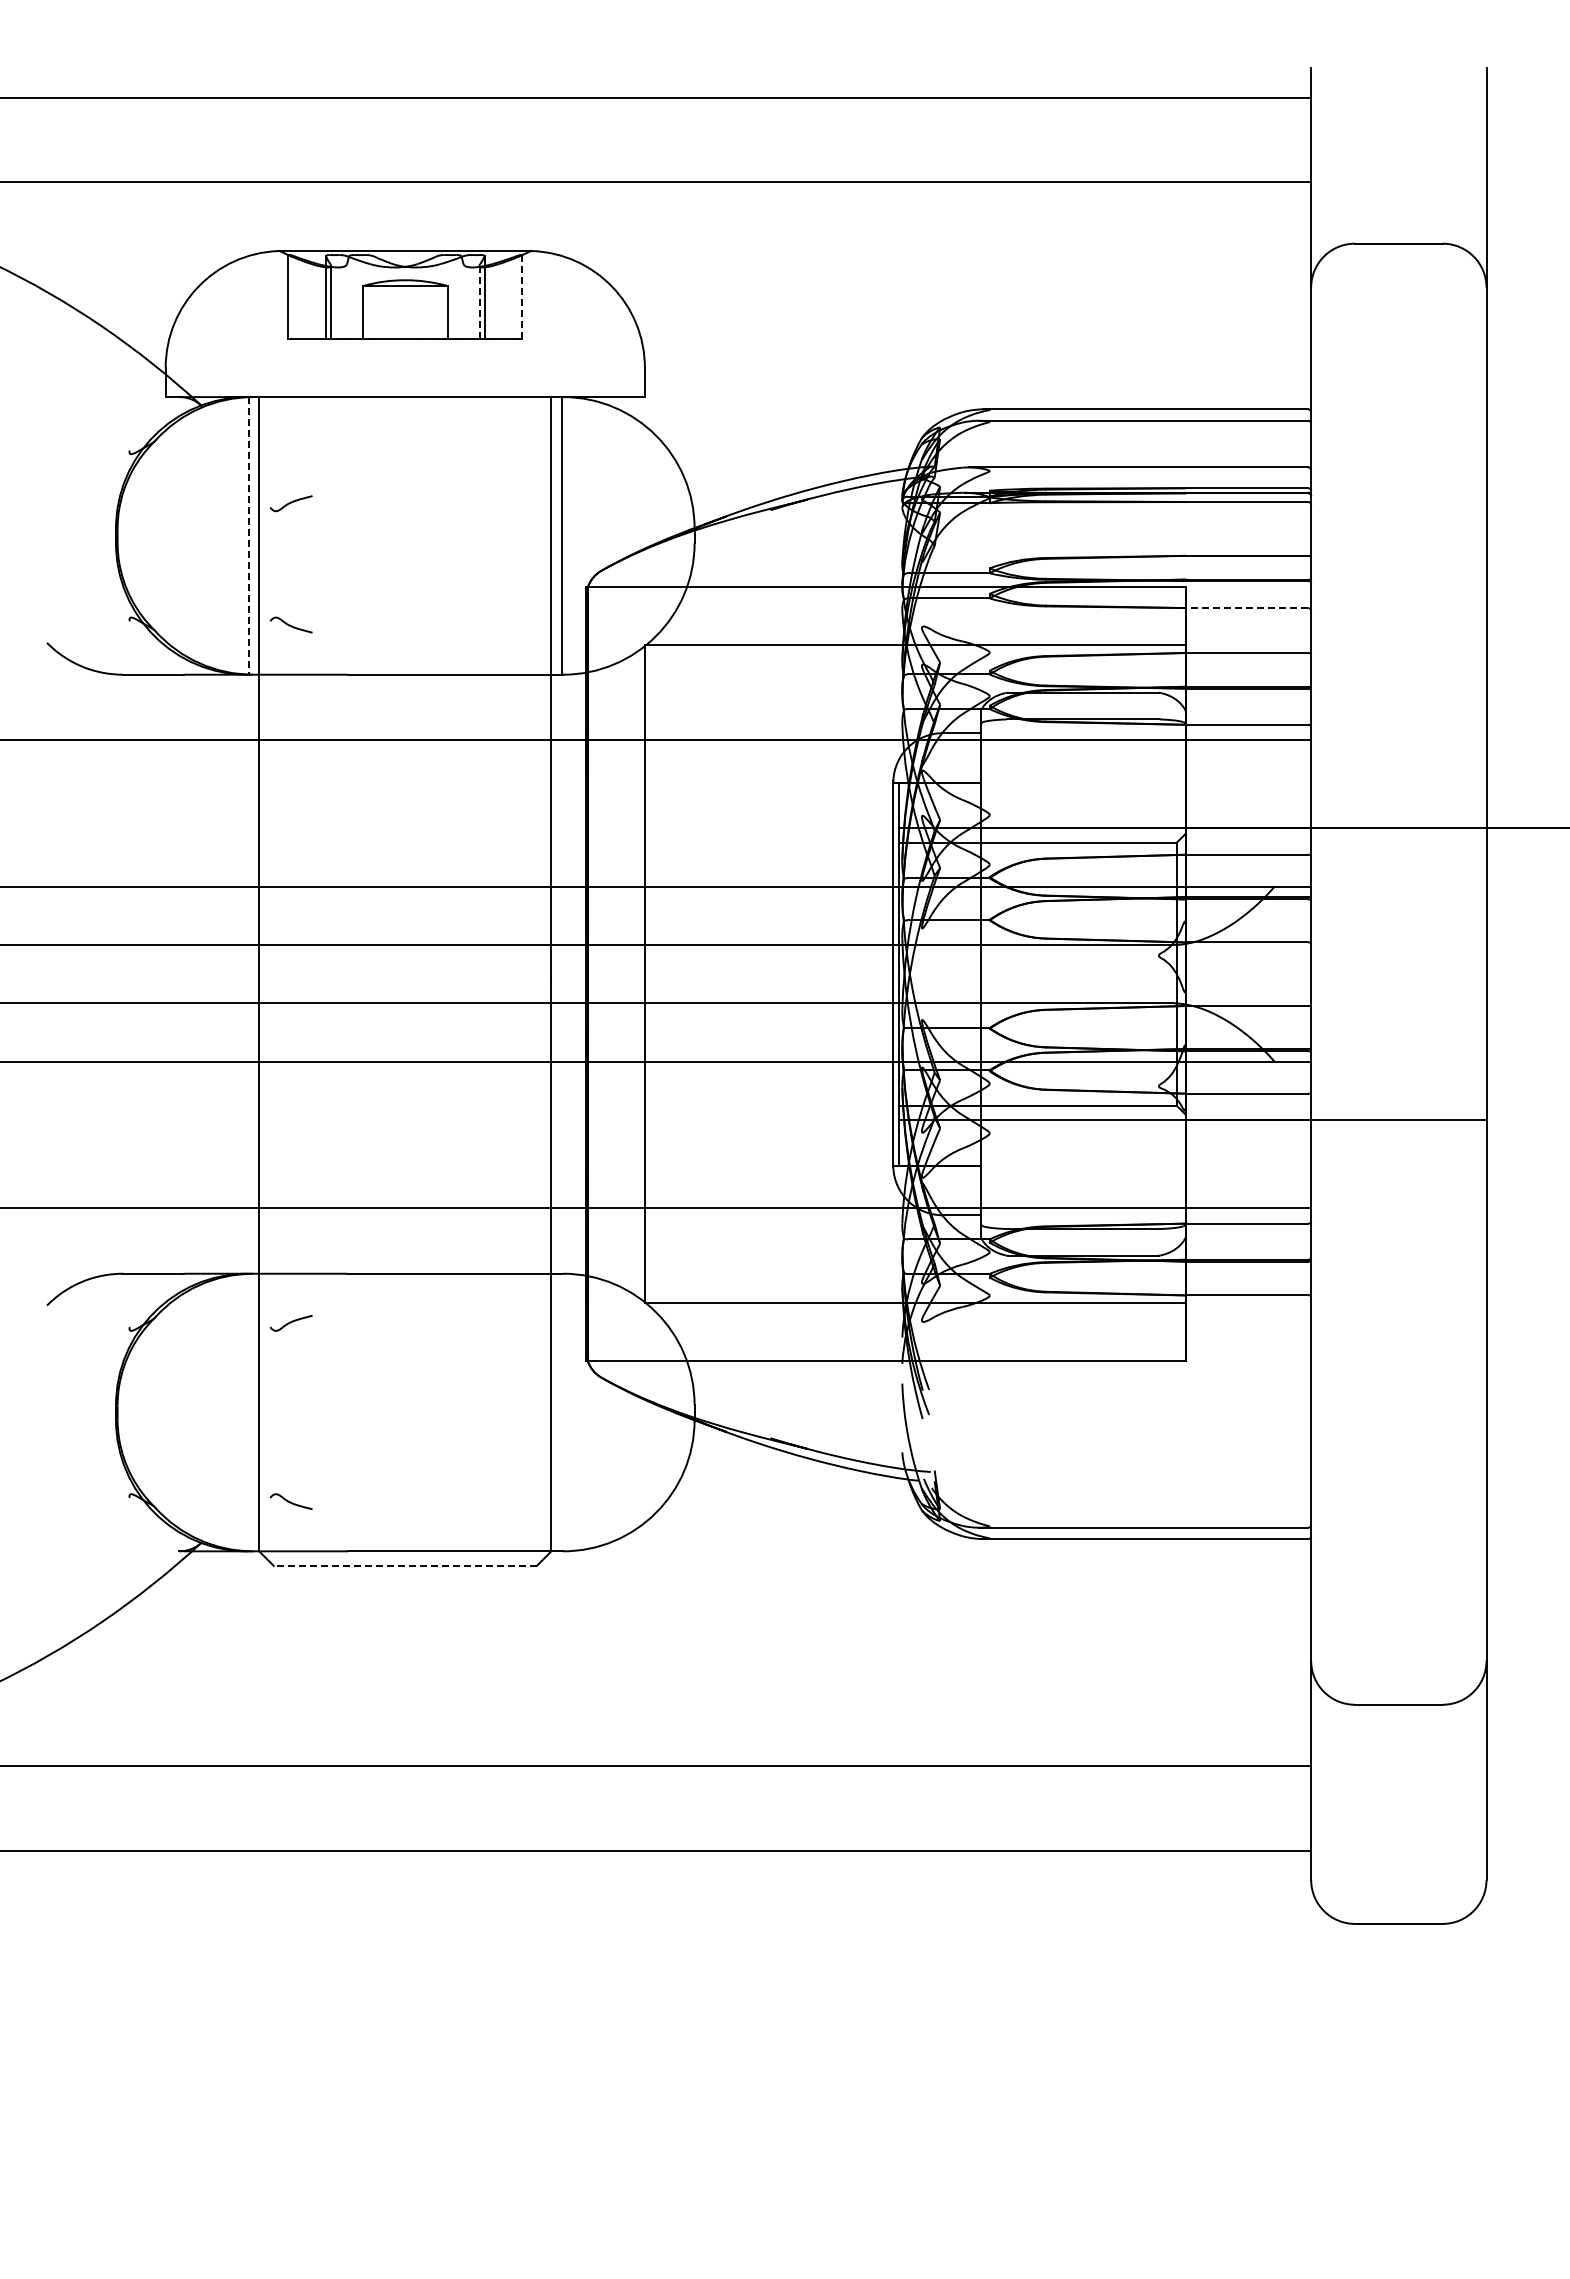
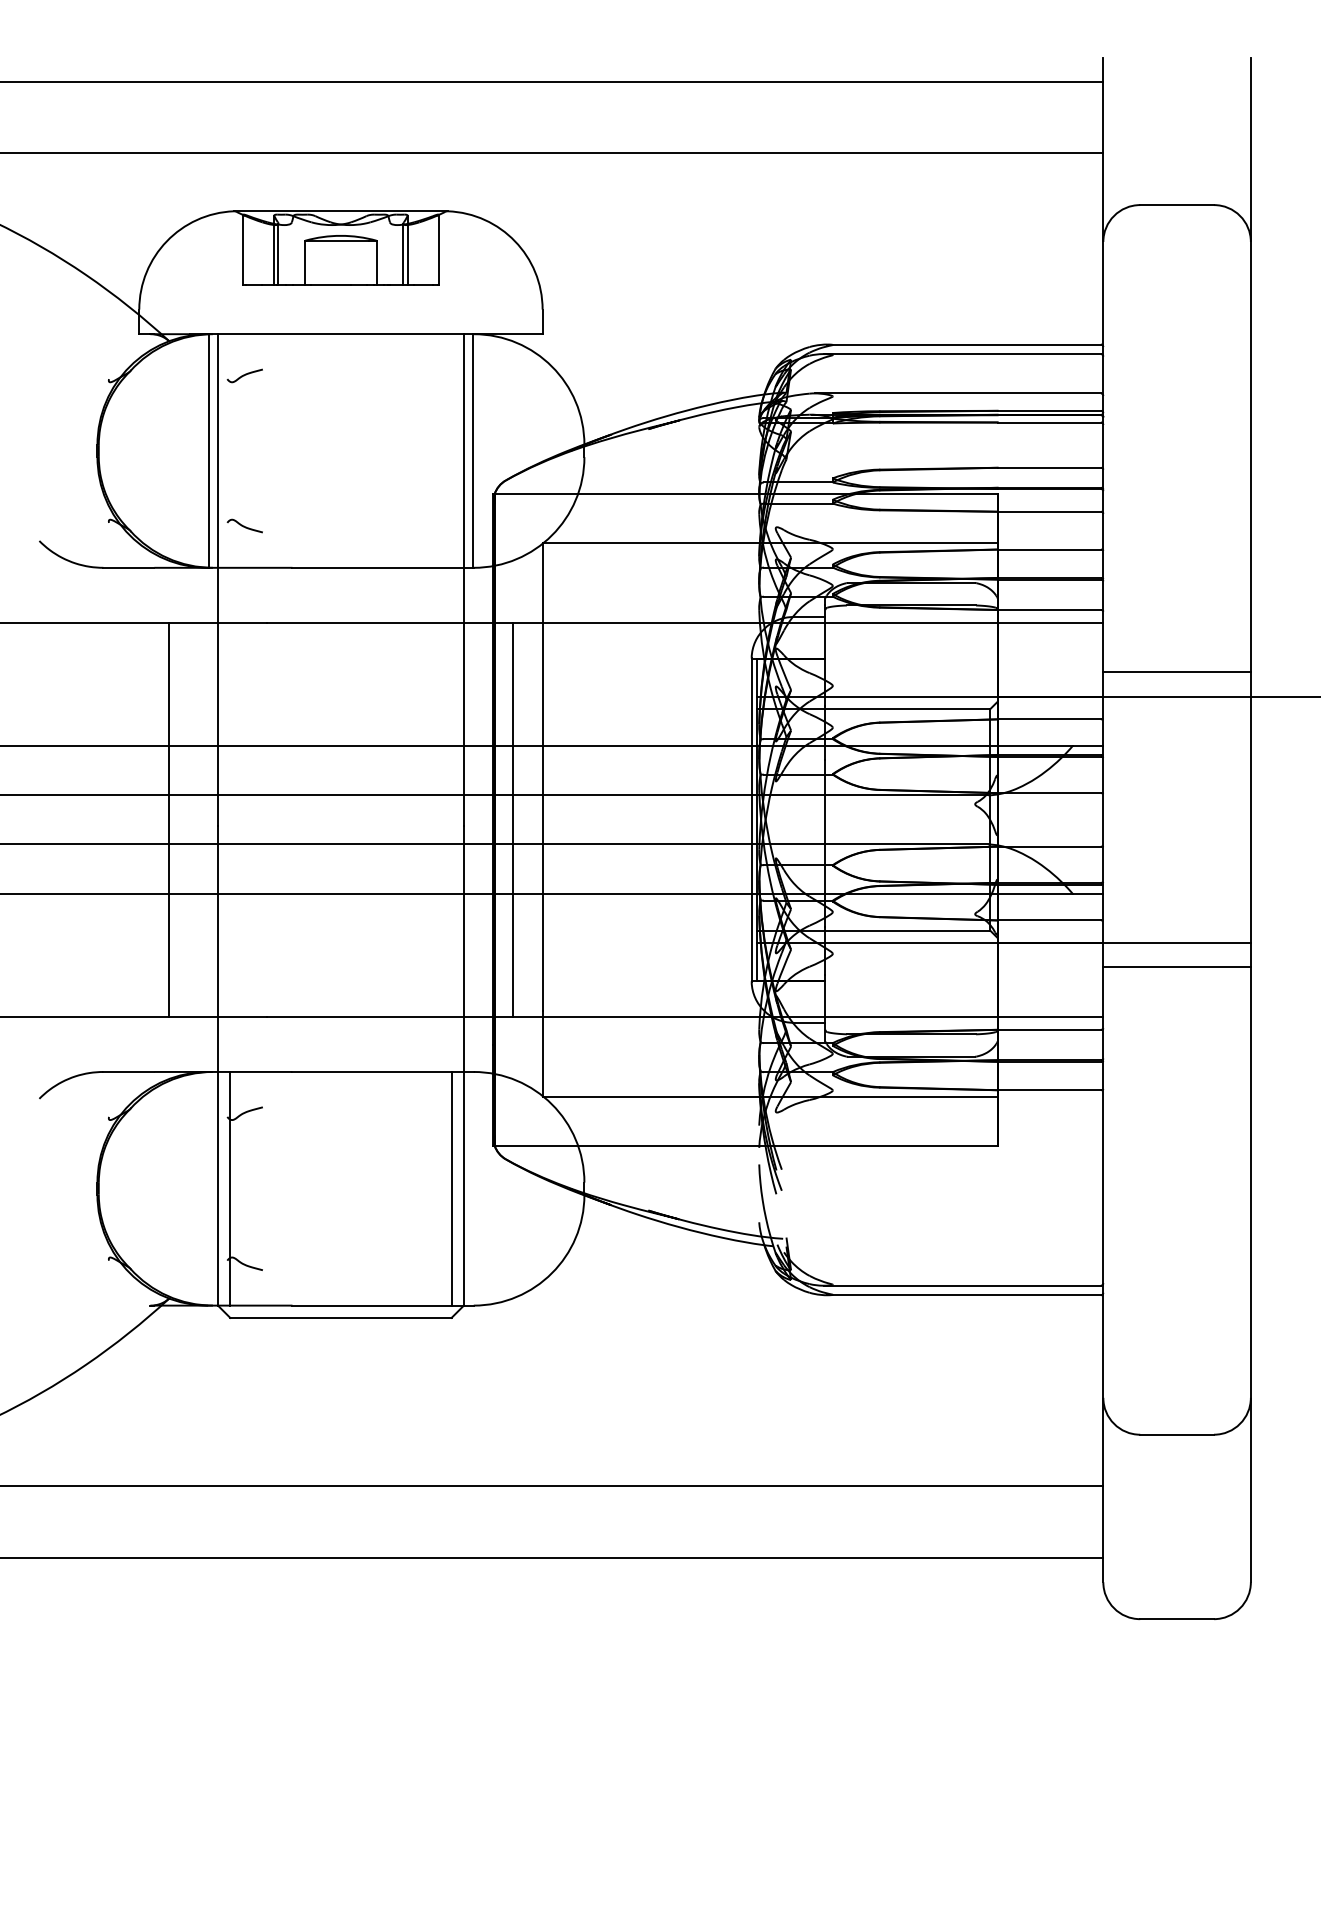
line: (522, 296) -> (439, 249), dashed -> solid
line: (479, 301) -> (403, 253), dashed -> solid
curve: (290, 503) -> (244, 375), moved
line: (248, 535) -> (208, 450), dashed -> solid
line: (1246, 608) -> (1048, 512), dashed -> solid
line: (1398, 798) -> (1176, 672), added
line: (200, 973) -> (168, 819), added
line: (609, 973) -> (512, 819), added
line: (1398, 1149) -> (1176, 967), added
line: (273, 1412) -> (230, 1188), added
line: (536, 1412) -> (451, 1188), added
line: (404, 1565) -> (340, 1317), dashed -> solid

